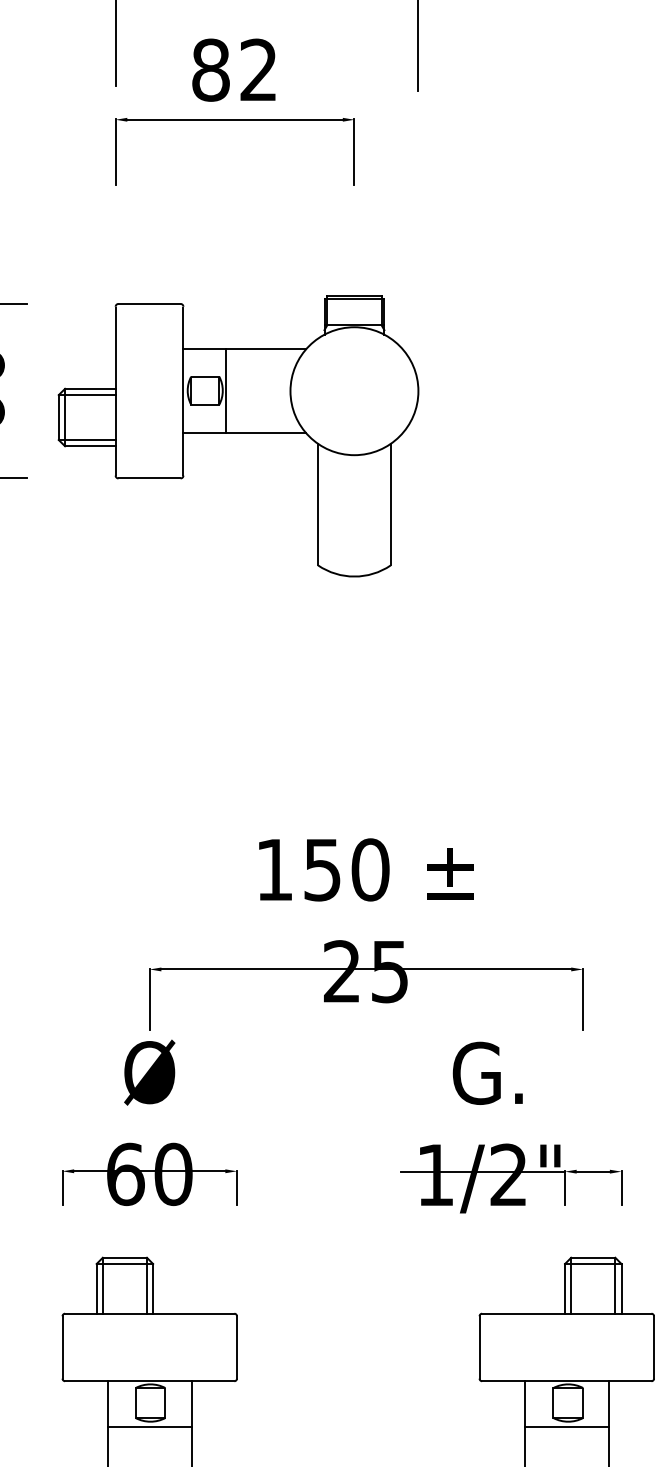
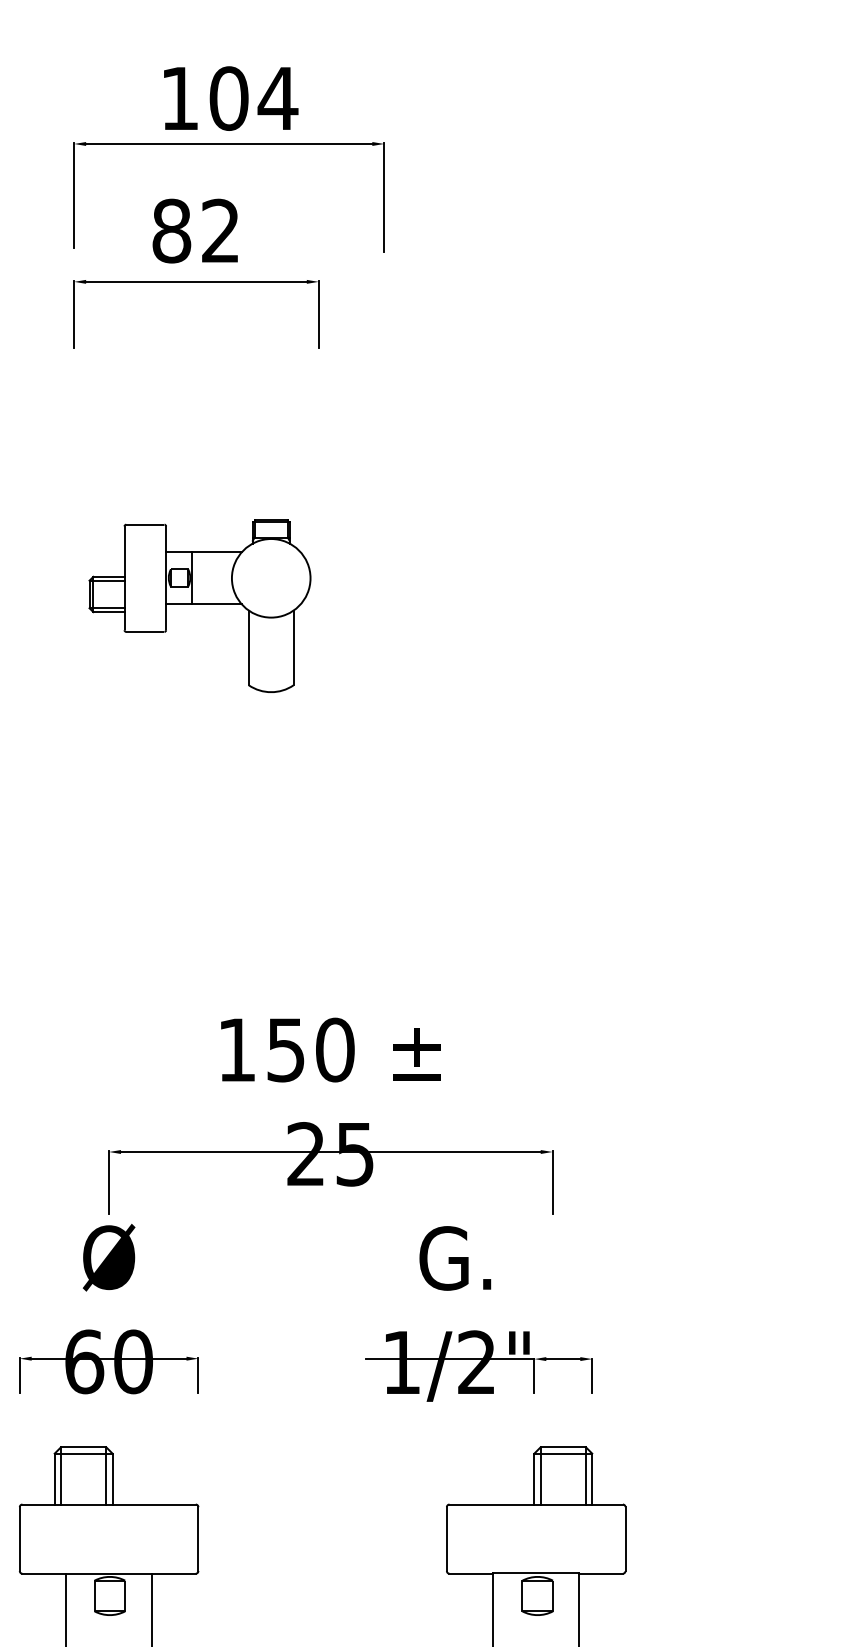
part: (238, 435) -> (199, 605), size x0.6
line: (150, 1426) -> (109, 1620), removed
line: (567, 1426) -> (536, 1620), removed

